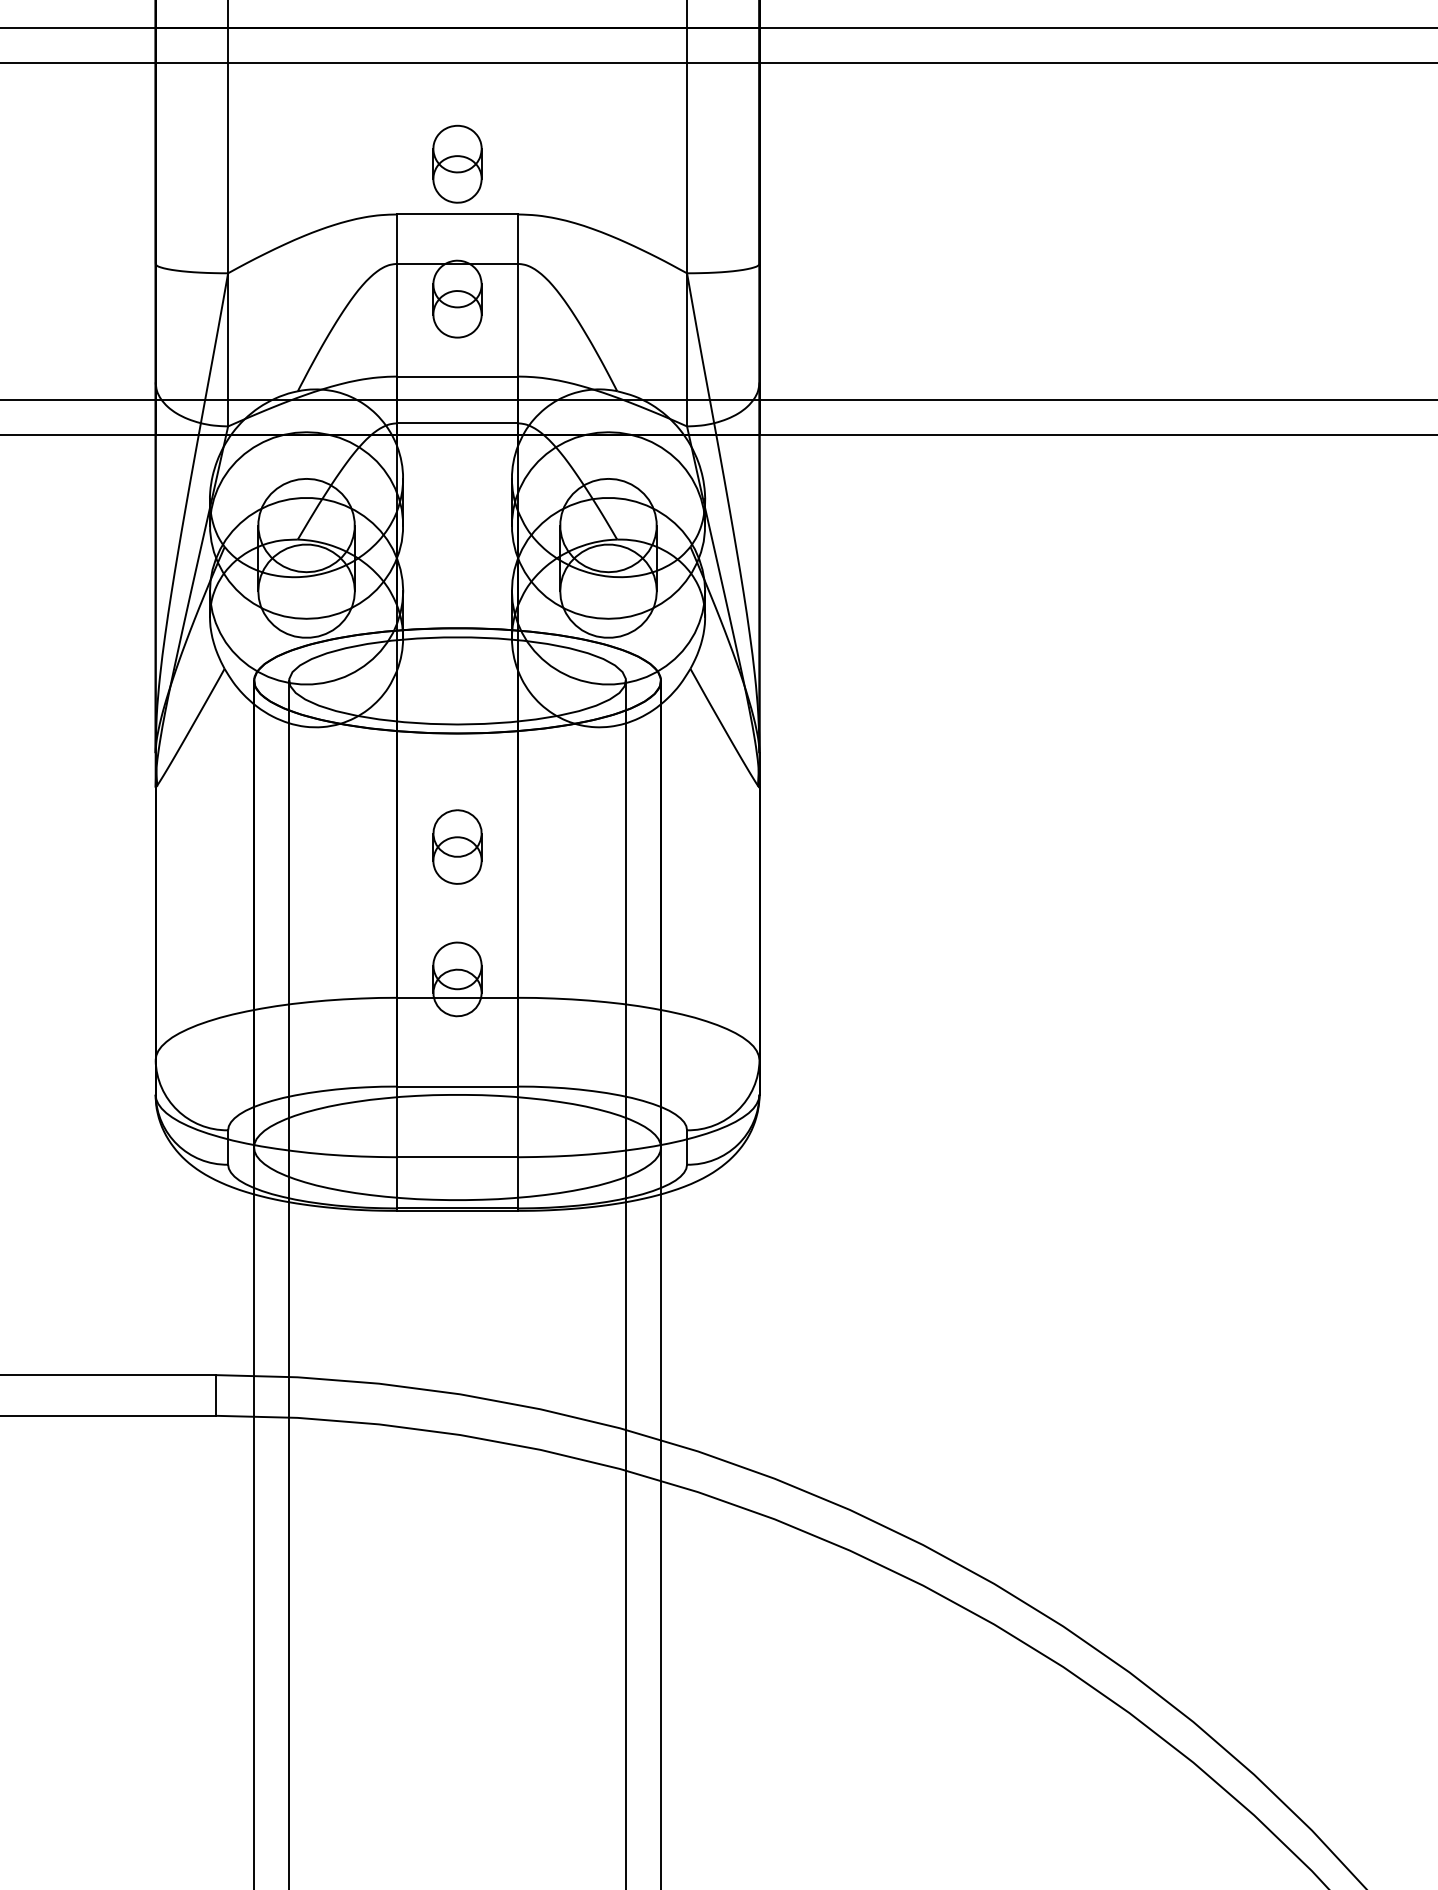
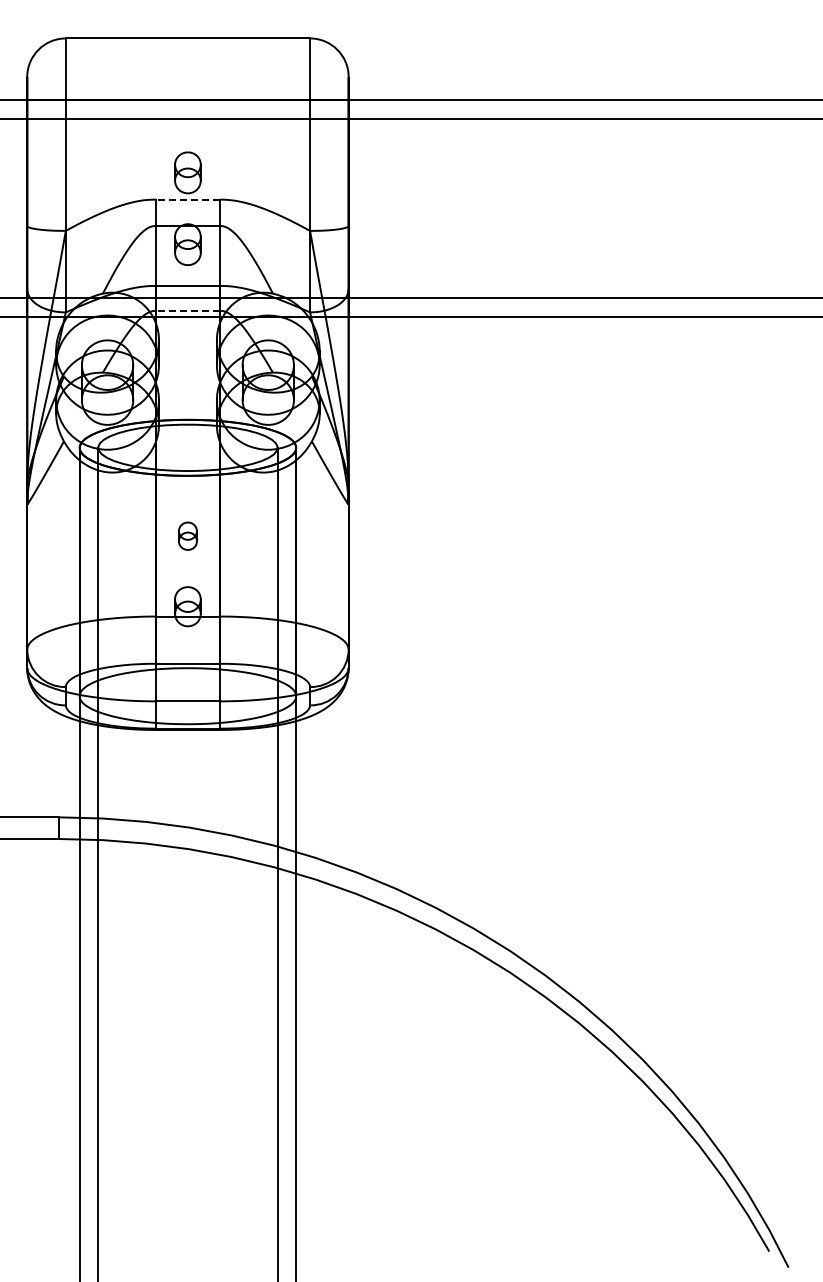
line: (456, 214) -> (187, 199), solid -> dashed
line: (456, 422) -> (187, 310), solid -> dashed
part: (456, 845) -> (187, 535), size x0.7

